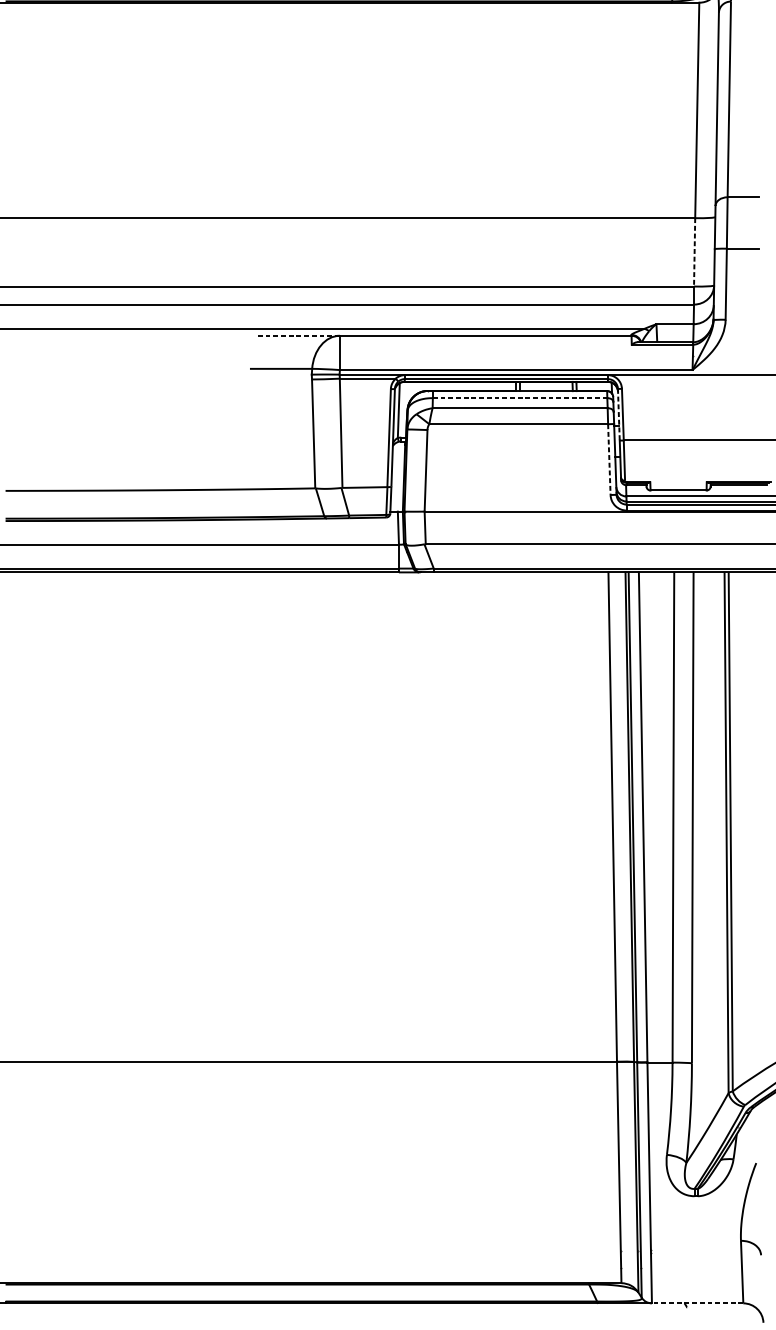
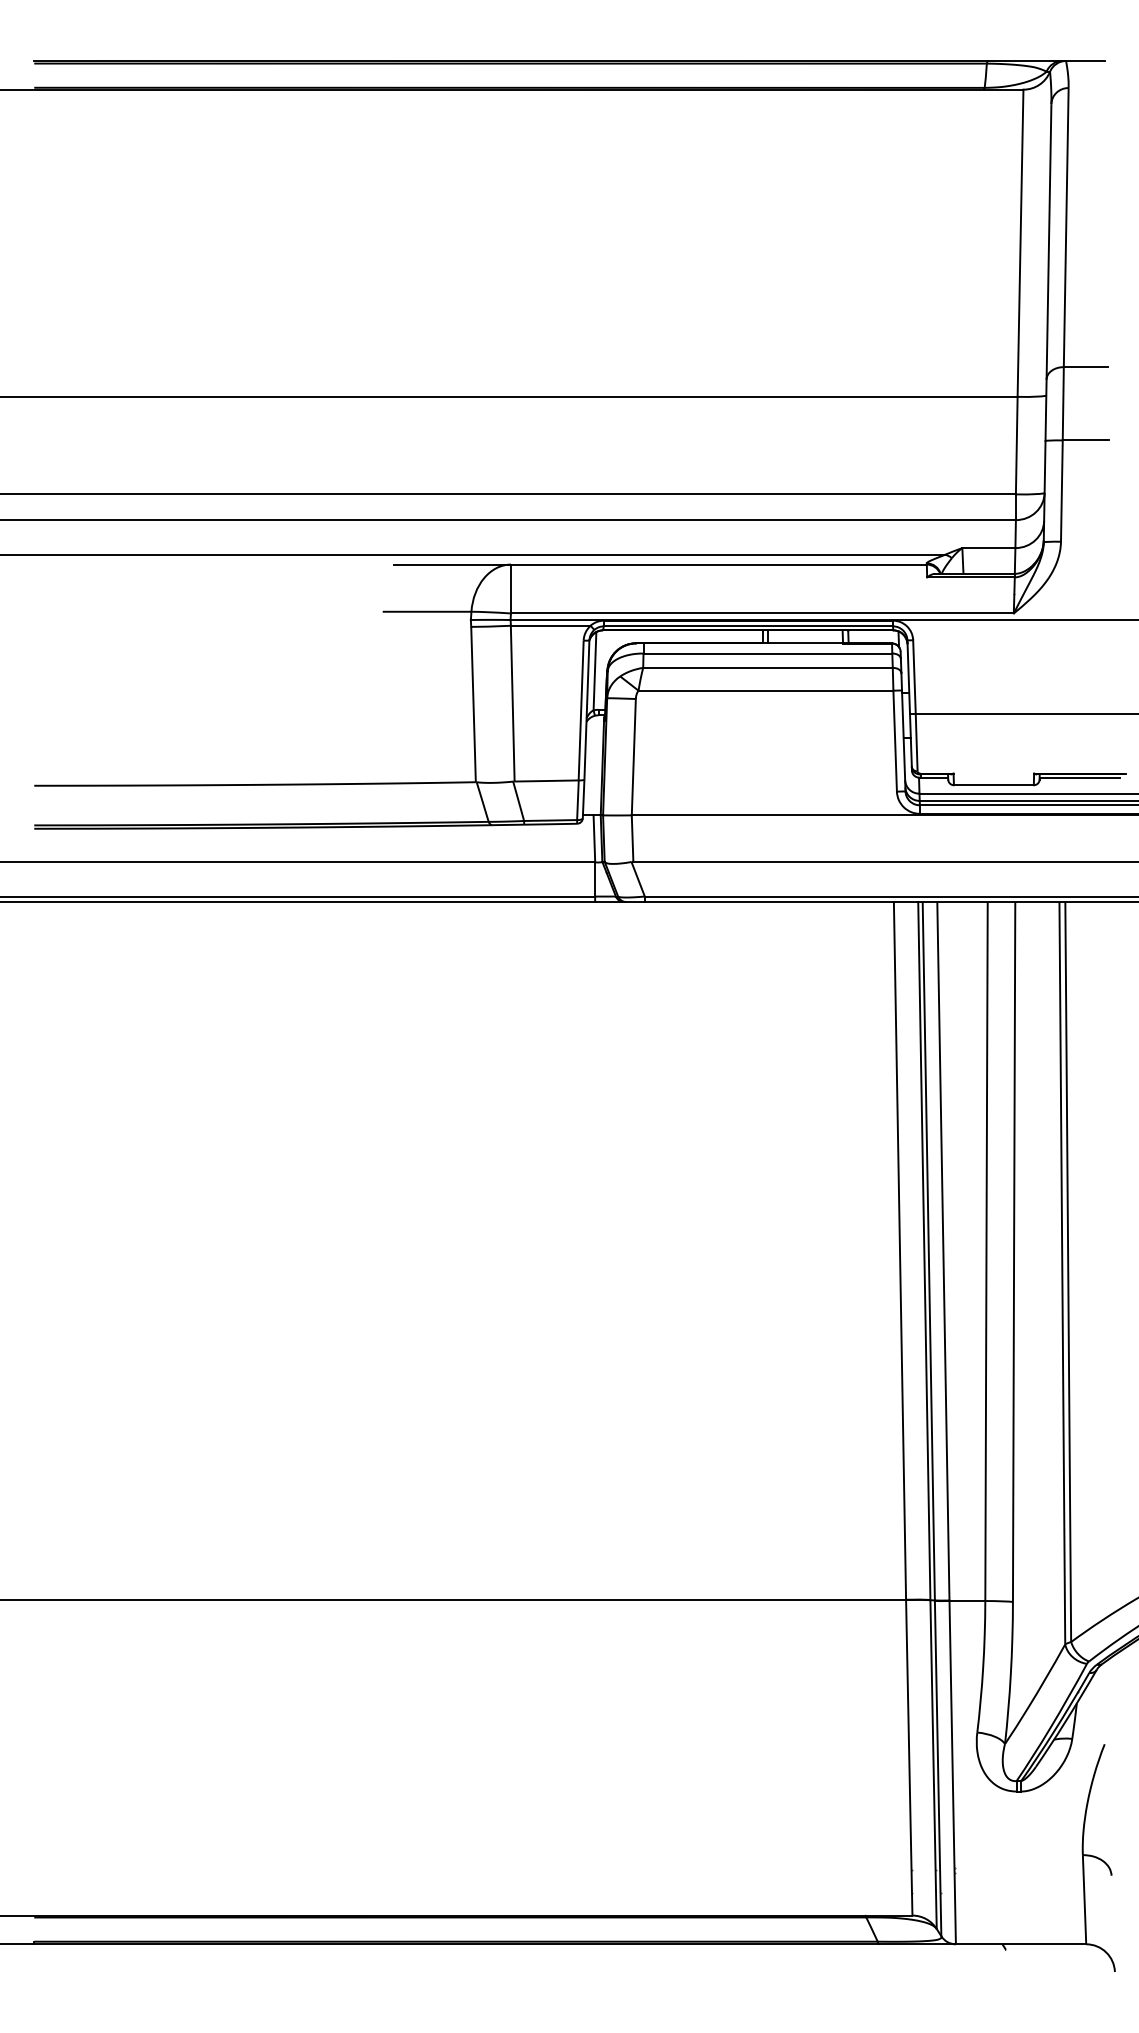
line: (694, 252) -> (1016, 445), dashed -> solid
line: (298, 335) -> (452, 564), dashed -> solid
line: (520, 398) -> (768, 653), dashed -> solid
line: (618, 414) -> (908, 677), dashed -> solid
line: (609, 459) -> (895, 741), dashed -> solid
line: (697, 1303) -> (1020, 1944), dashed -> solid

